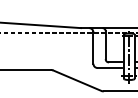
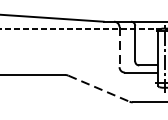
line: (93, 48) -> (119, 47), solid -> dashed
line: (77, 80) -> (99, 88), solid -> dashed

